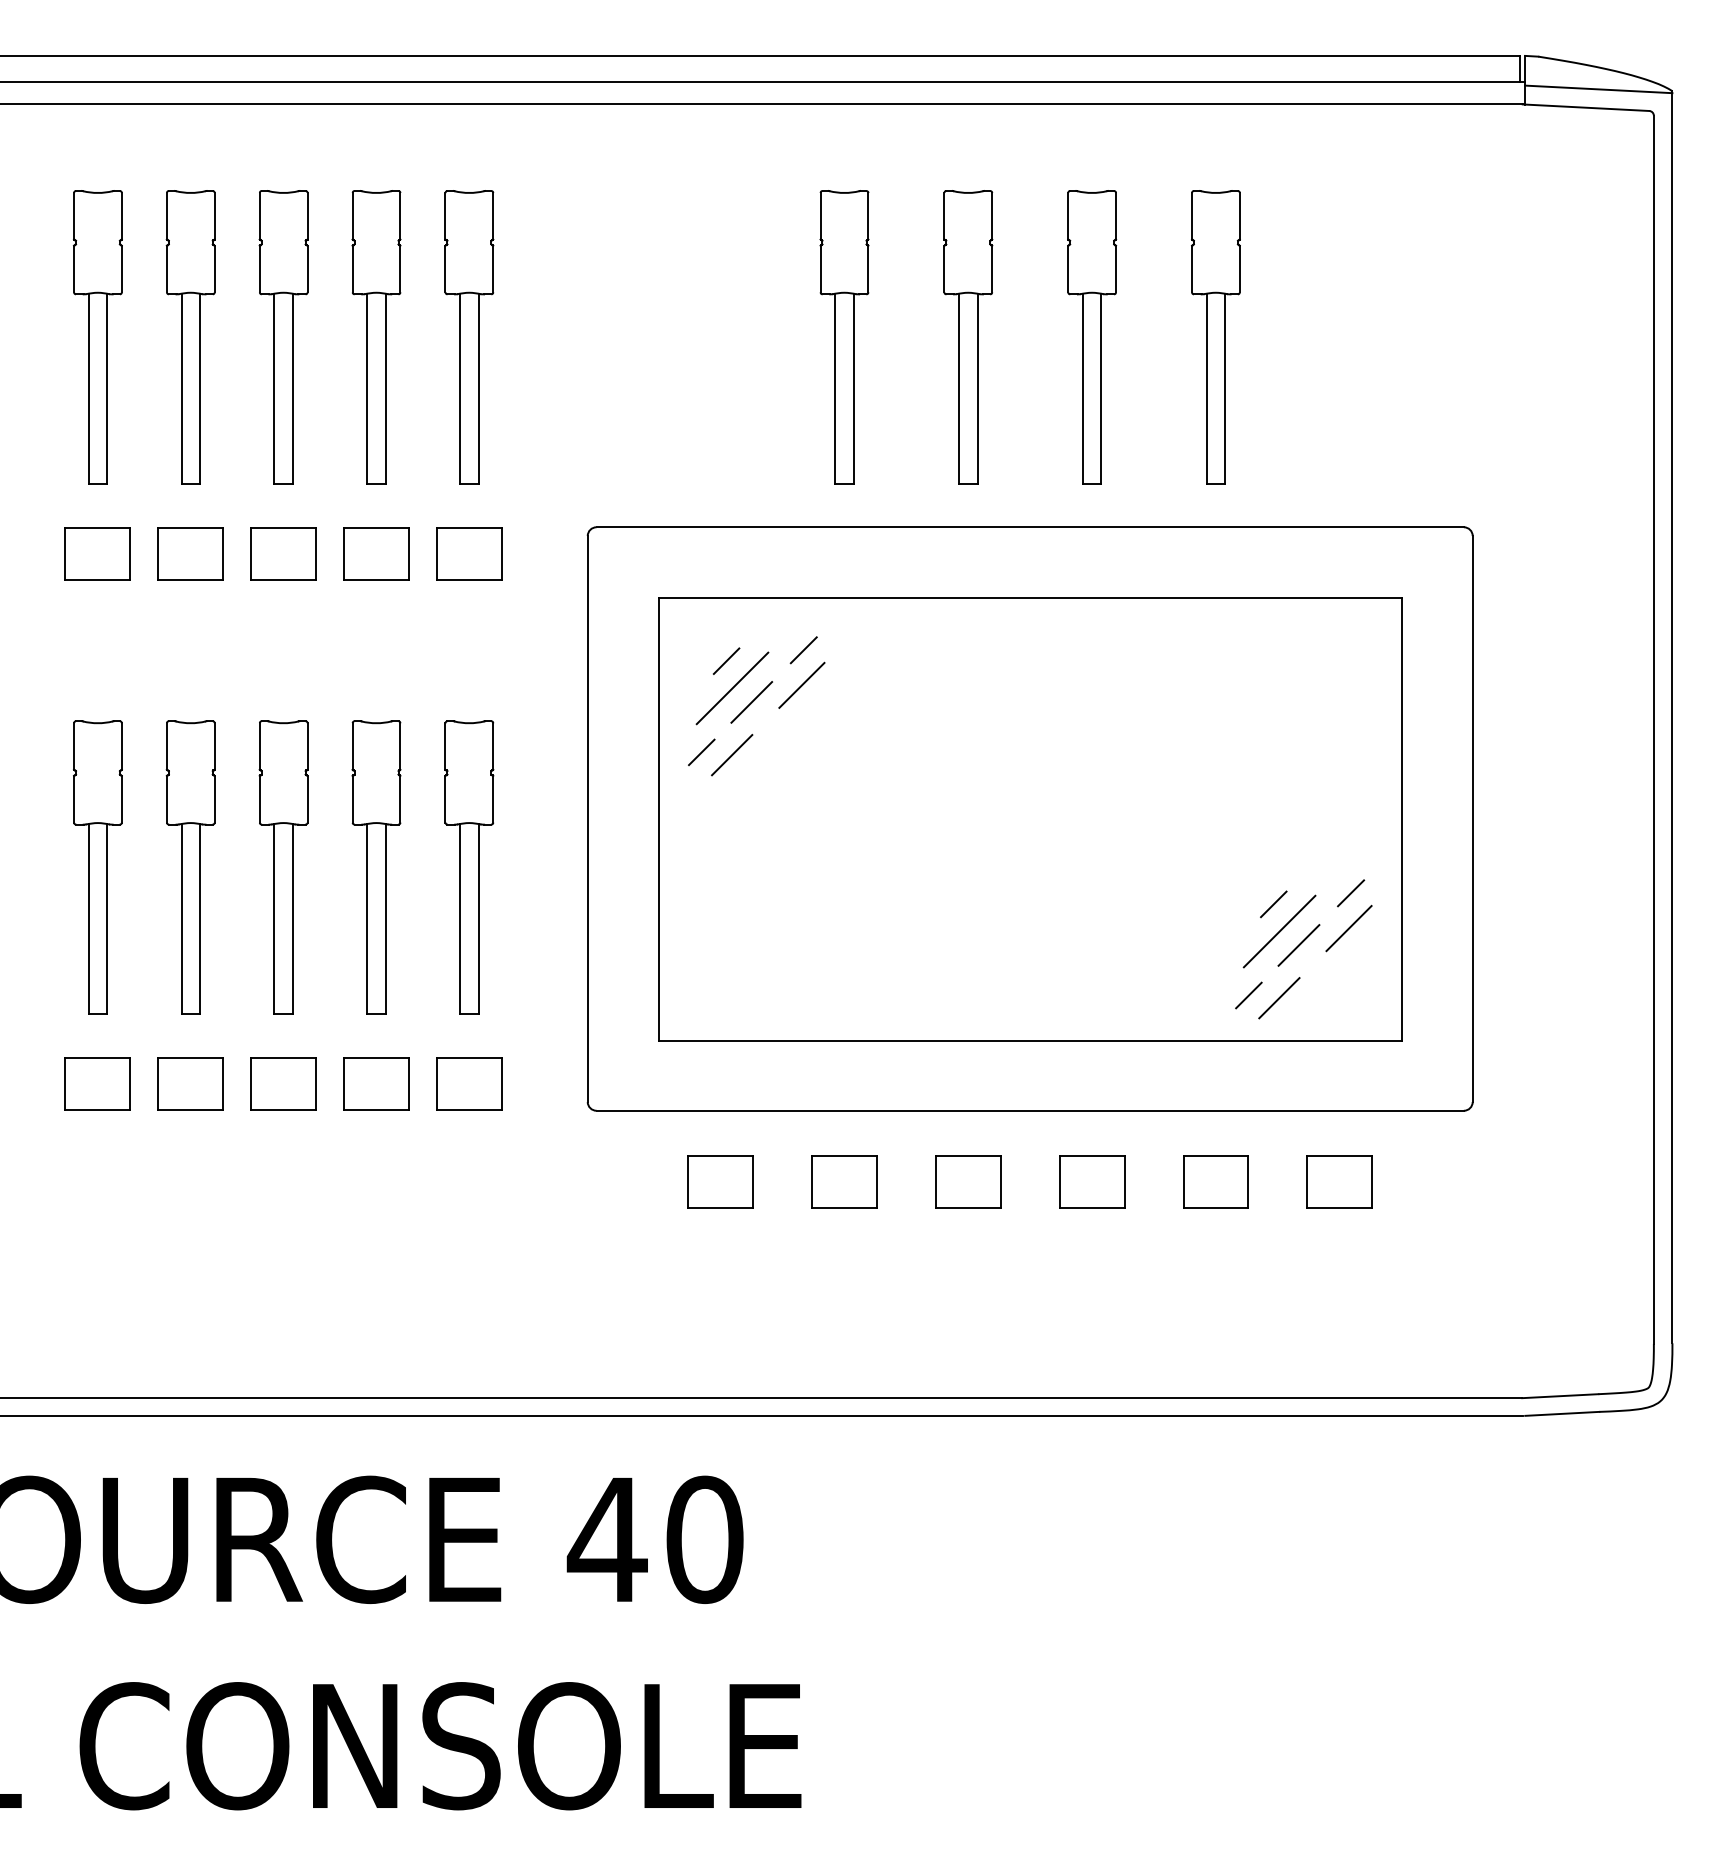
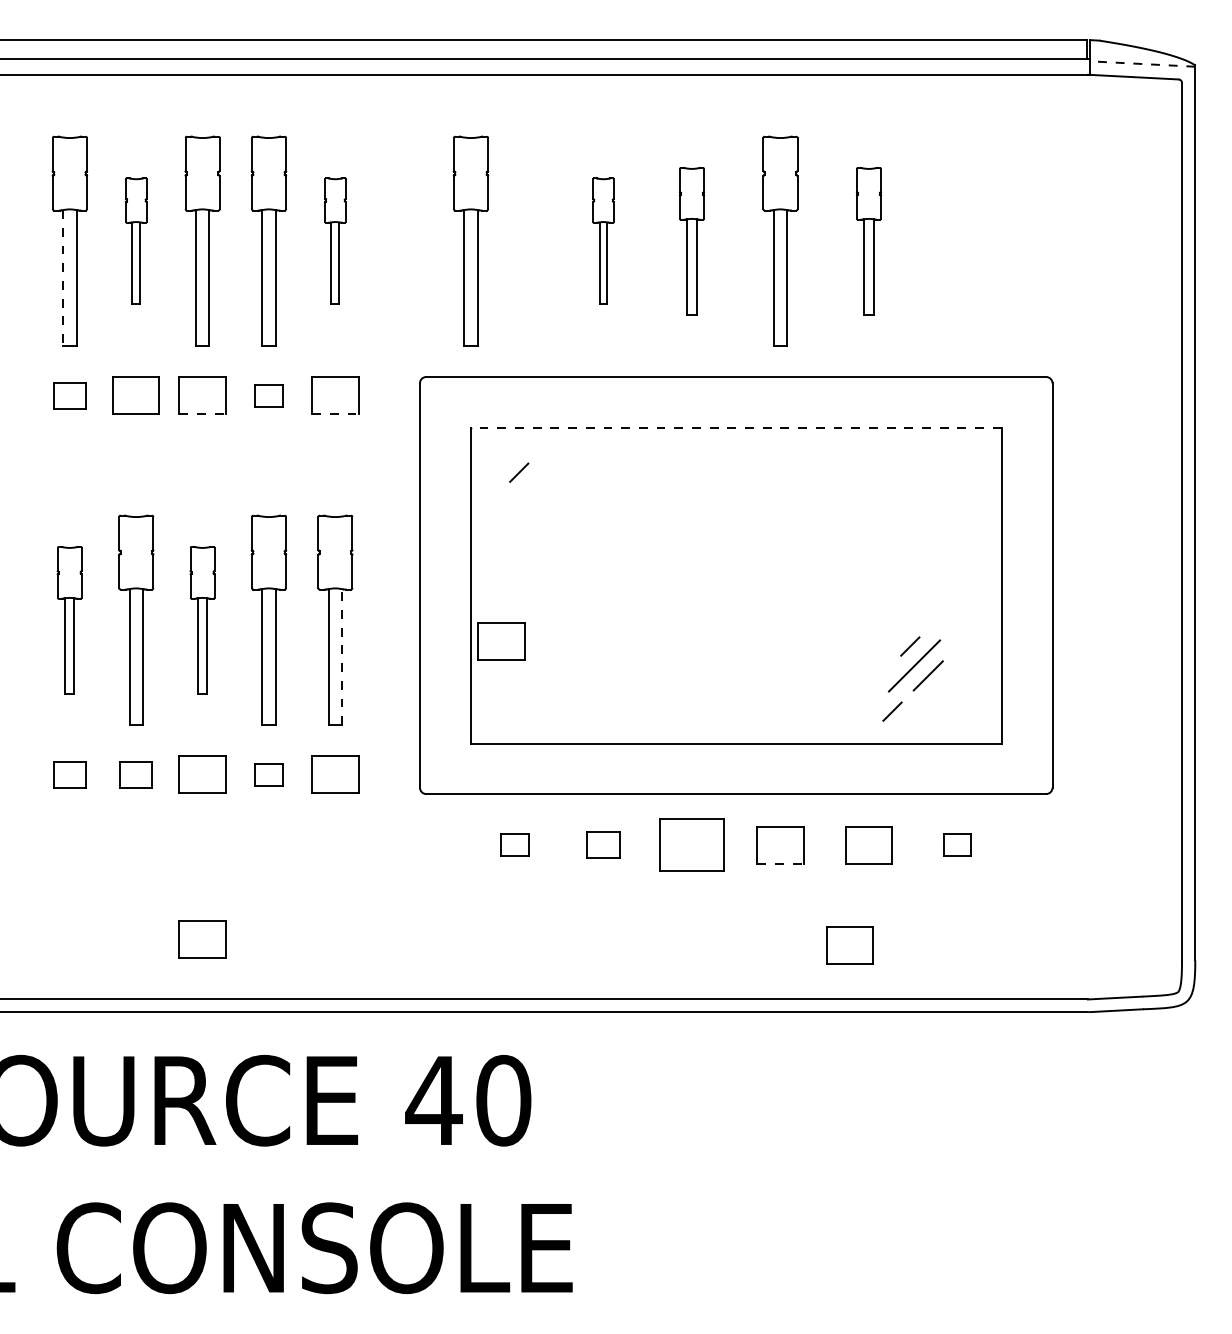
line: (1598, 90) -> (1142, 64), solid -> dashed
part: (191, 336) -> (136, 240), size x0.6
part: (469, 336) -> (335, 240), size x0.6
part: (658, 336) -> (470, 240), added
part: (844, 336) -> (603, 240), size x0.6
part: (967, 336) -> (691, 240), size x0.7
part: (1215, 336) -> (868, 240), size x0.7
line: (88, 389) -> (63, 278), solid -> dashed
part: (97, 553) -> (69, 395), size x0.7
part: (375, 553) -> (268, 395), size x0.6
line: (284, 579) -> (203, 414), solid -> dashed
line: (469, 579) -> (335, 414), solid -> dashed
line: (1029, 597) -> (735, 427), solid -> dashed
line: (803, 649) -> (574, 464), removed
line: (801, 684) -> (572, 489), removed
line: (731, 687) -> (522, 491), removed
line: (750, 701) -> (536, 501), removed
line: (701, 751) -> (501, 537), removed
line: (731, 754) -> (522, 539), removed
part: (97, 866) -> (69, 619), size x0.7
part: (283, 866) -> (202, 619), size x0.7
line: (1350, 893) -> (965, 638), removed
part: (701, 897) -> (501, 641), added
line: (479, 919) -> (342, 657), solid -> dashed
line: (1349, 928) -> (964, 663), removed
line: (1278, 998) -> (913, 713), removed
part: (97, 1083) -> (69, 774), size x0.7
part: (189, 1083) -> (135, 774), size x0.7
part: (375, 1083) -> (268, 774), size x0.6
part: (719, 1182) -> (514, 845), size x0.6
part: (844, 1182) -> (603, 845), size x0.7
part: (967, 1182) -> (691, 845), size x1.4
part: (1339, 1182) -> (957, 845), size x0.6
line: (1092, 1207) -> (780, 863), solid -> dashed
part: (283, 1314) -> (202, 939), added
part: (1188, 1322) -> (849, 945), added

